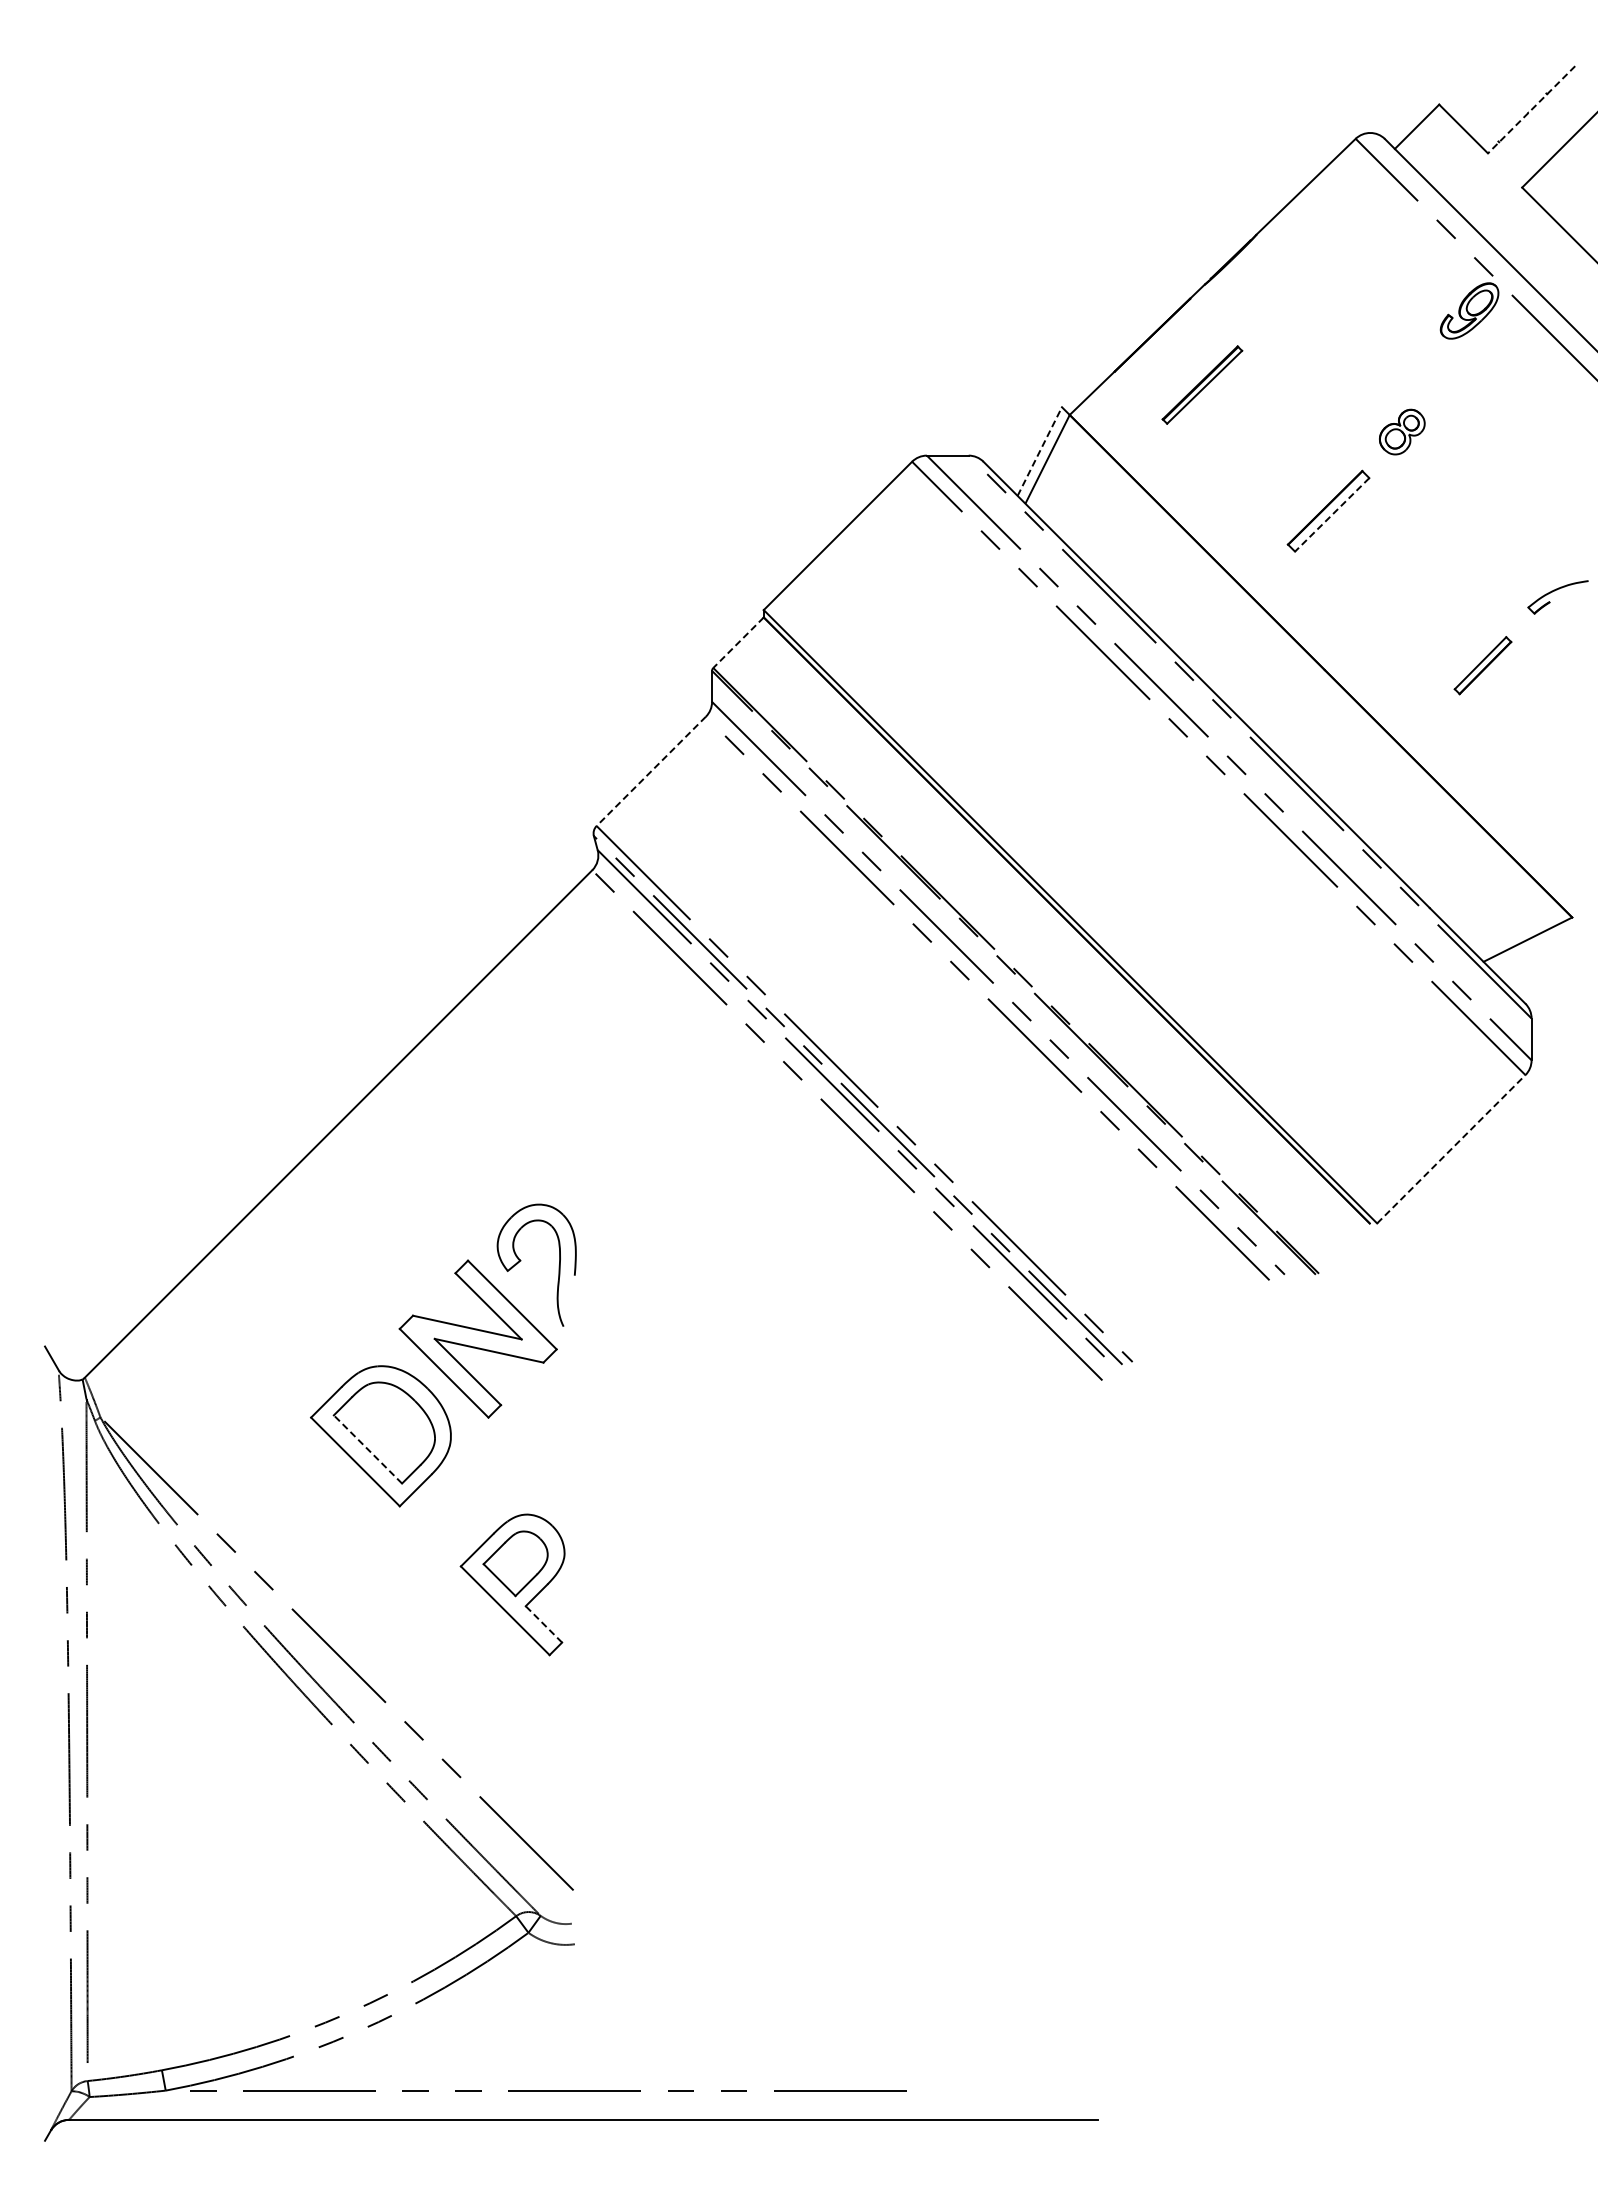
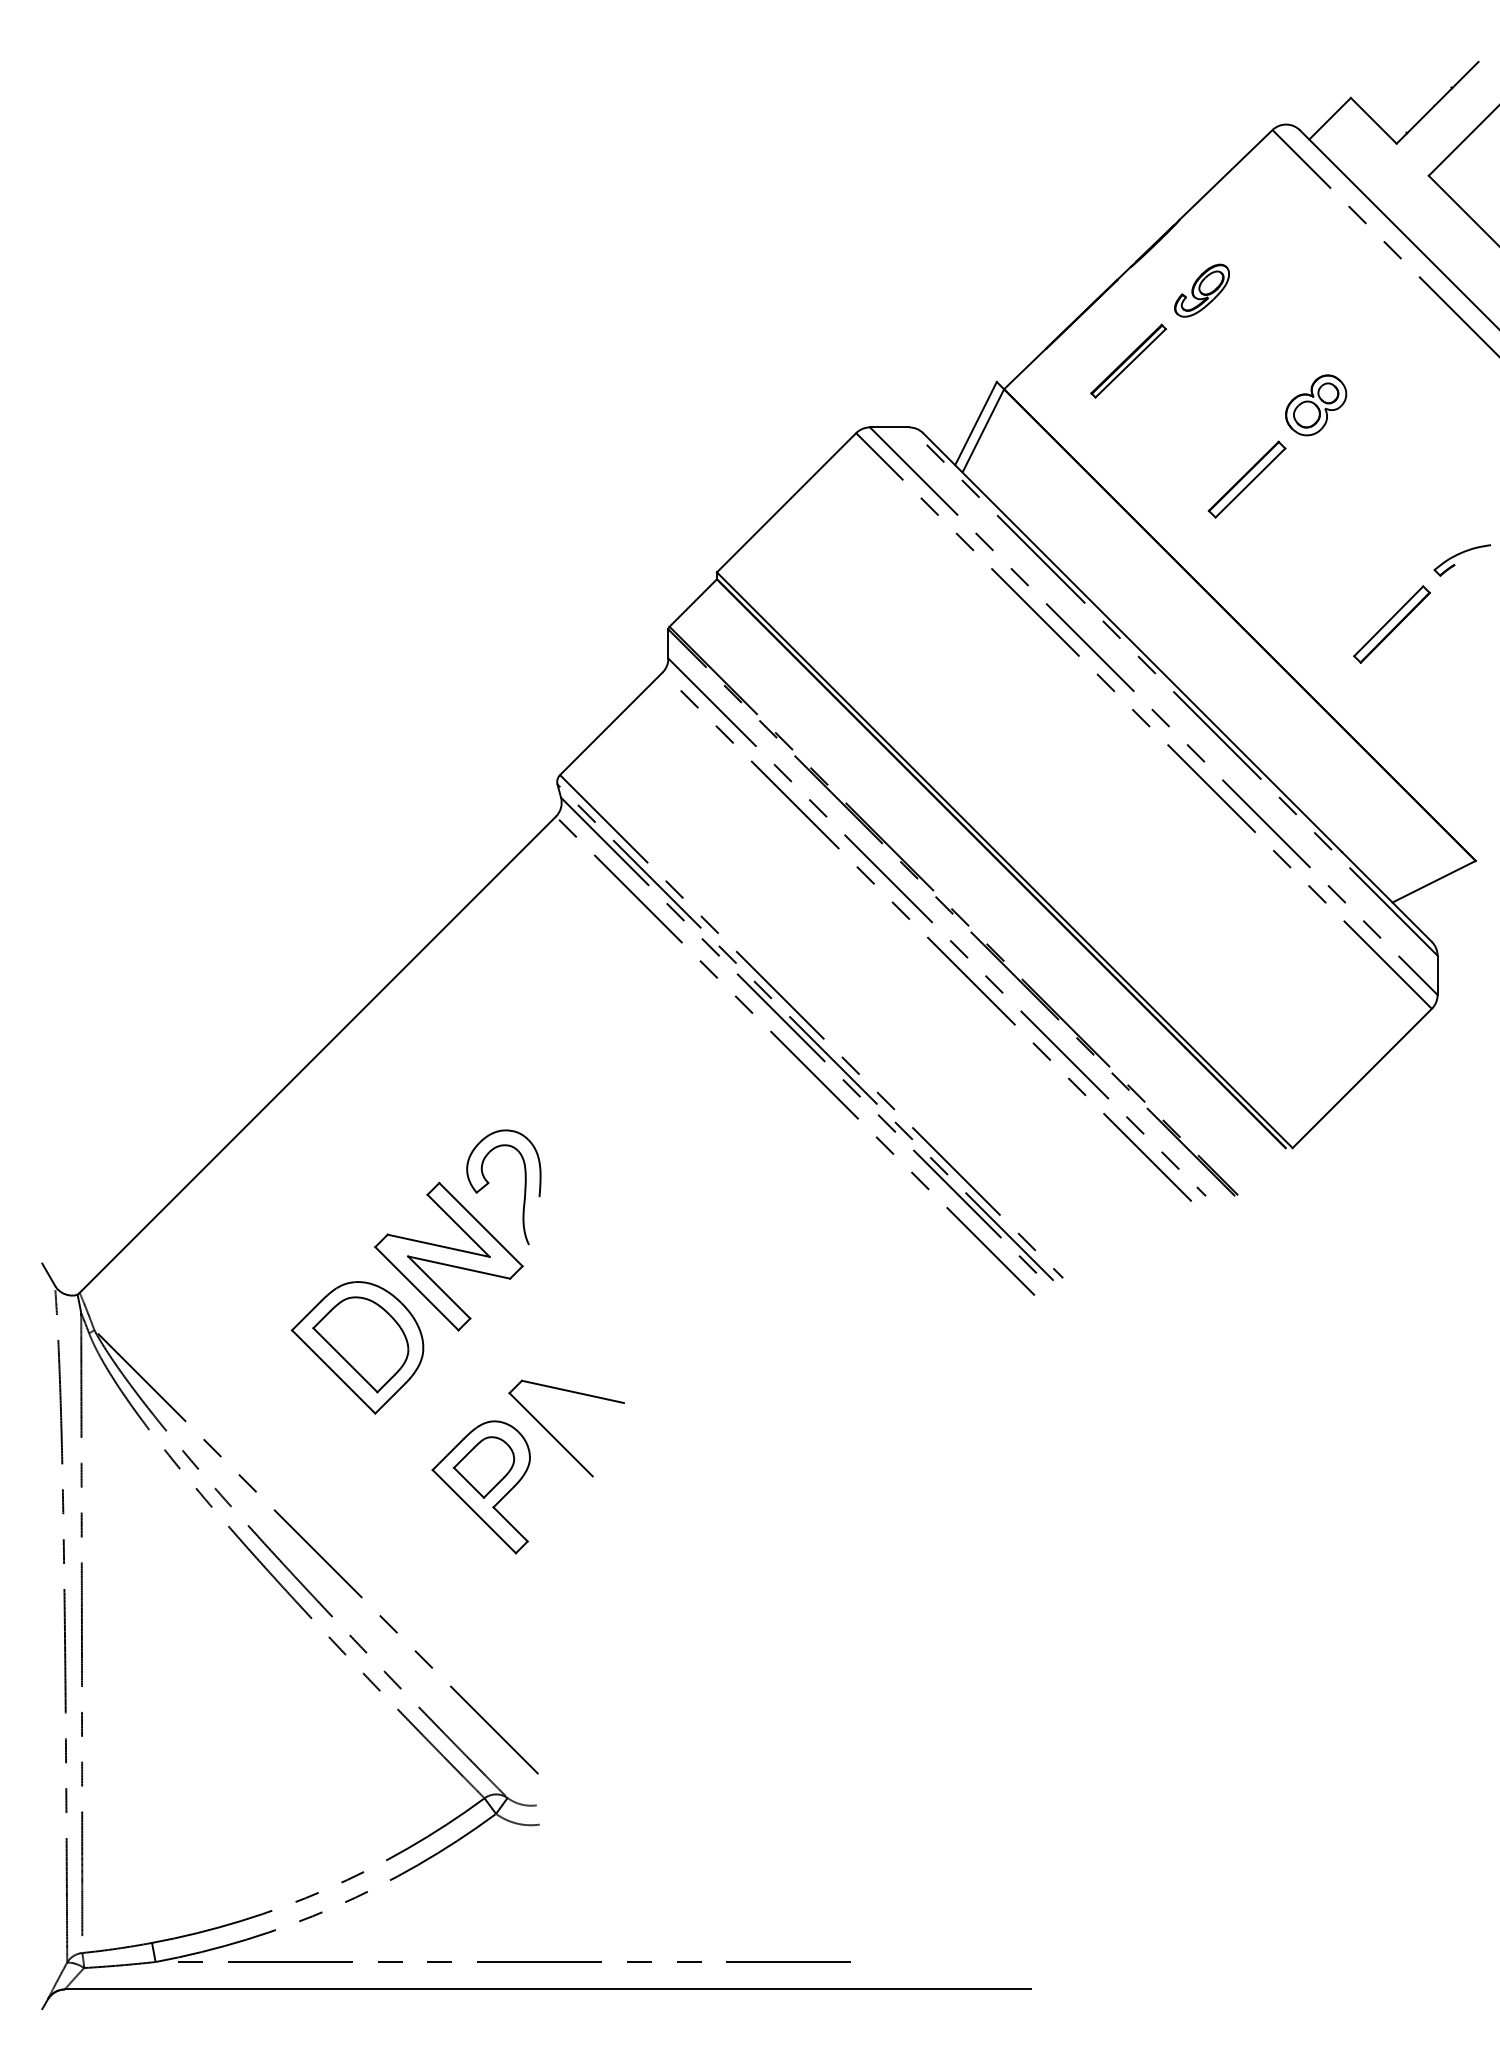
line: (1531, 109) -> (1437, 102), dashed -> solid
part: (1469, 310) -> (1201, 290), moved
part: (1402, 431) -> (1316, 404), size x1.43
line: (1039, 451) -> (975, 423), dashed -> solid
line: (1331, 515) -> (1249, 483), dashed -> solid
line: (738, 642) -> (693, 602), dashed -> solid
part: (1482, 665) -> (1391, 624), size x1.43
line: (650, 771) -> (610, 723), dashed -> solid
line: (1451, 1149) -> (1362, 1078), dashed -> solid
line: (367, 1449) -> (344, 1360), dashed -> solid
part: (592, 1532) -> (556, 1438), added
line: (543, 1624) -> (510, 1524), dashed -> solid

